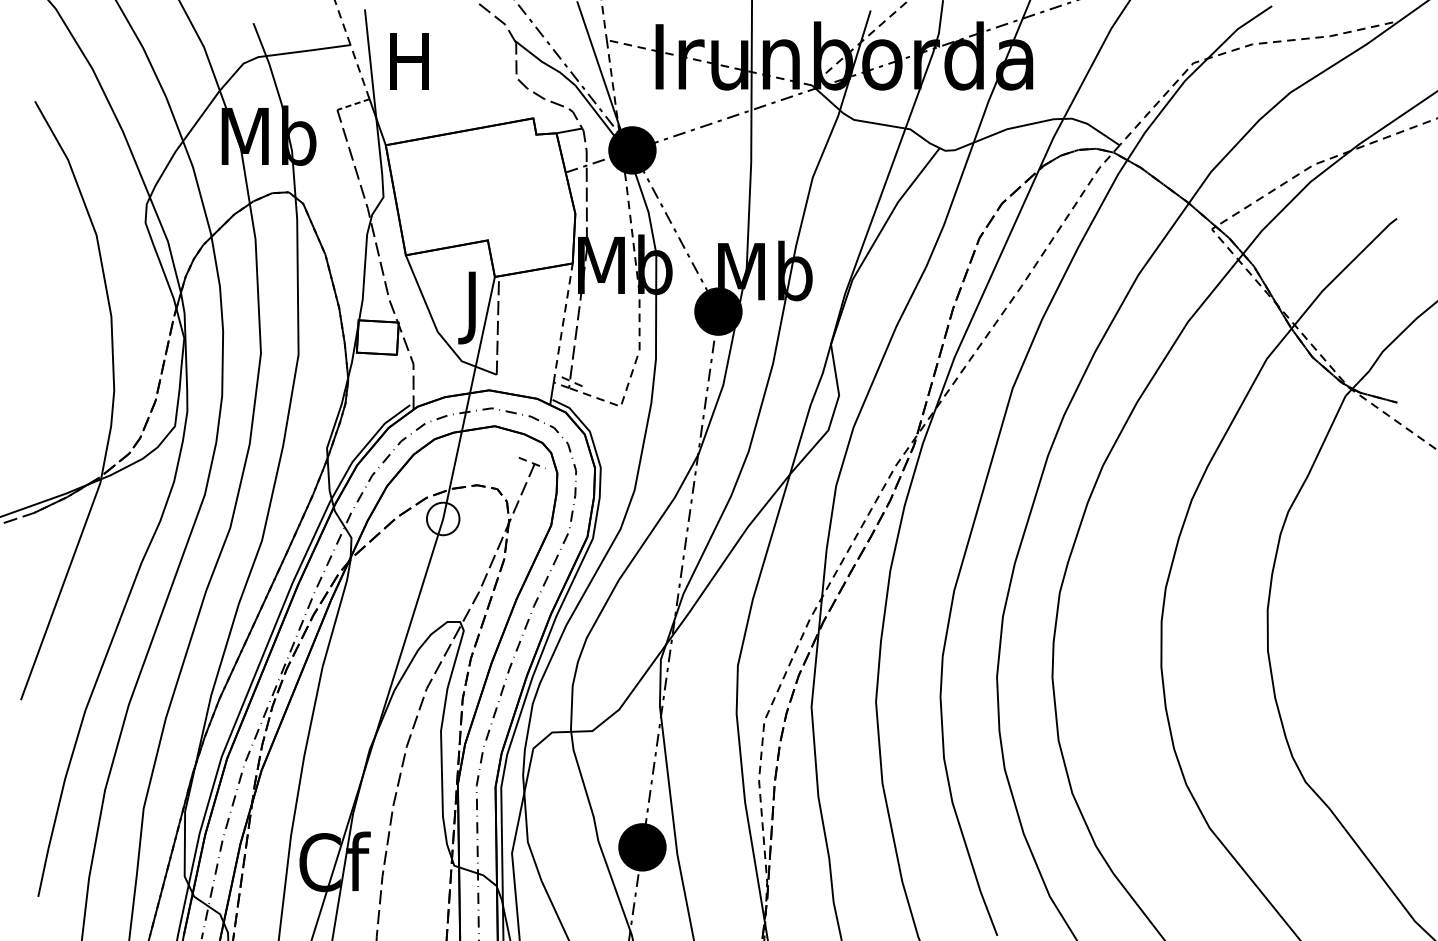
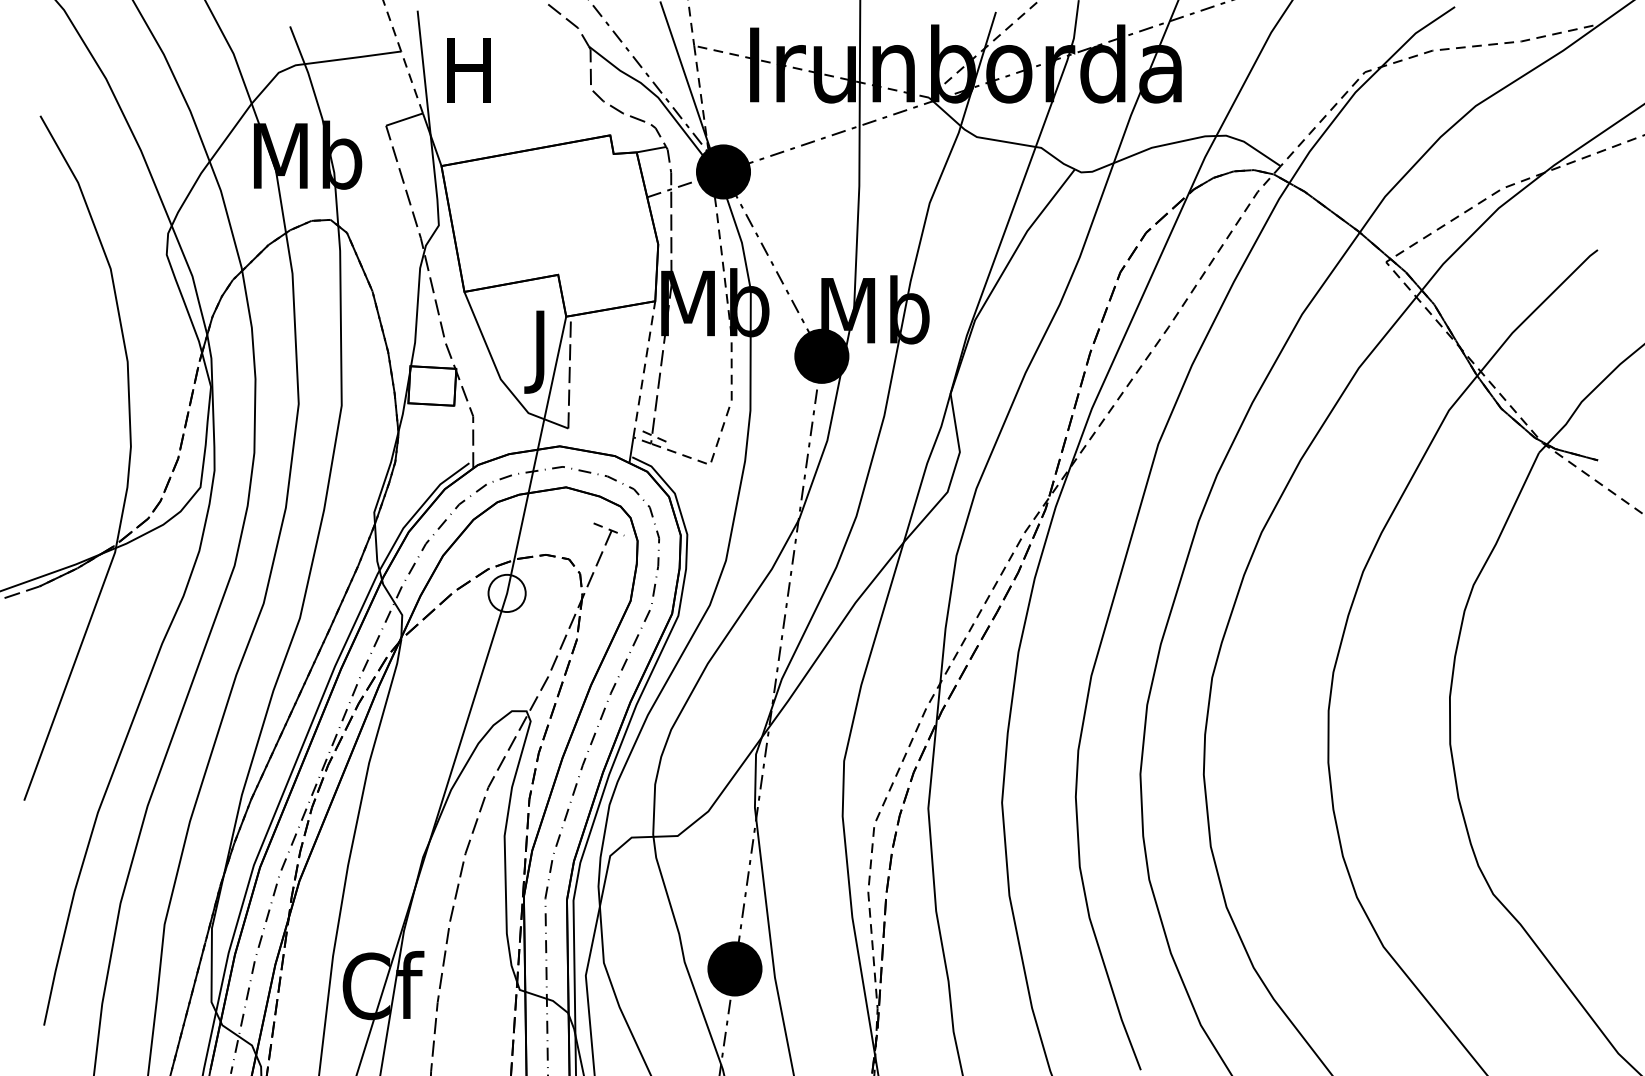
line: (353, 104) -> (404, 119), dashed -> solid

